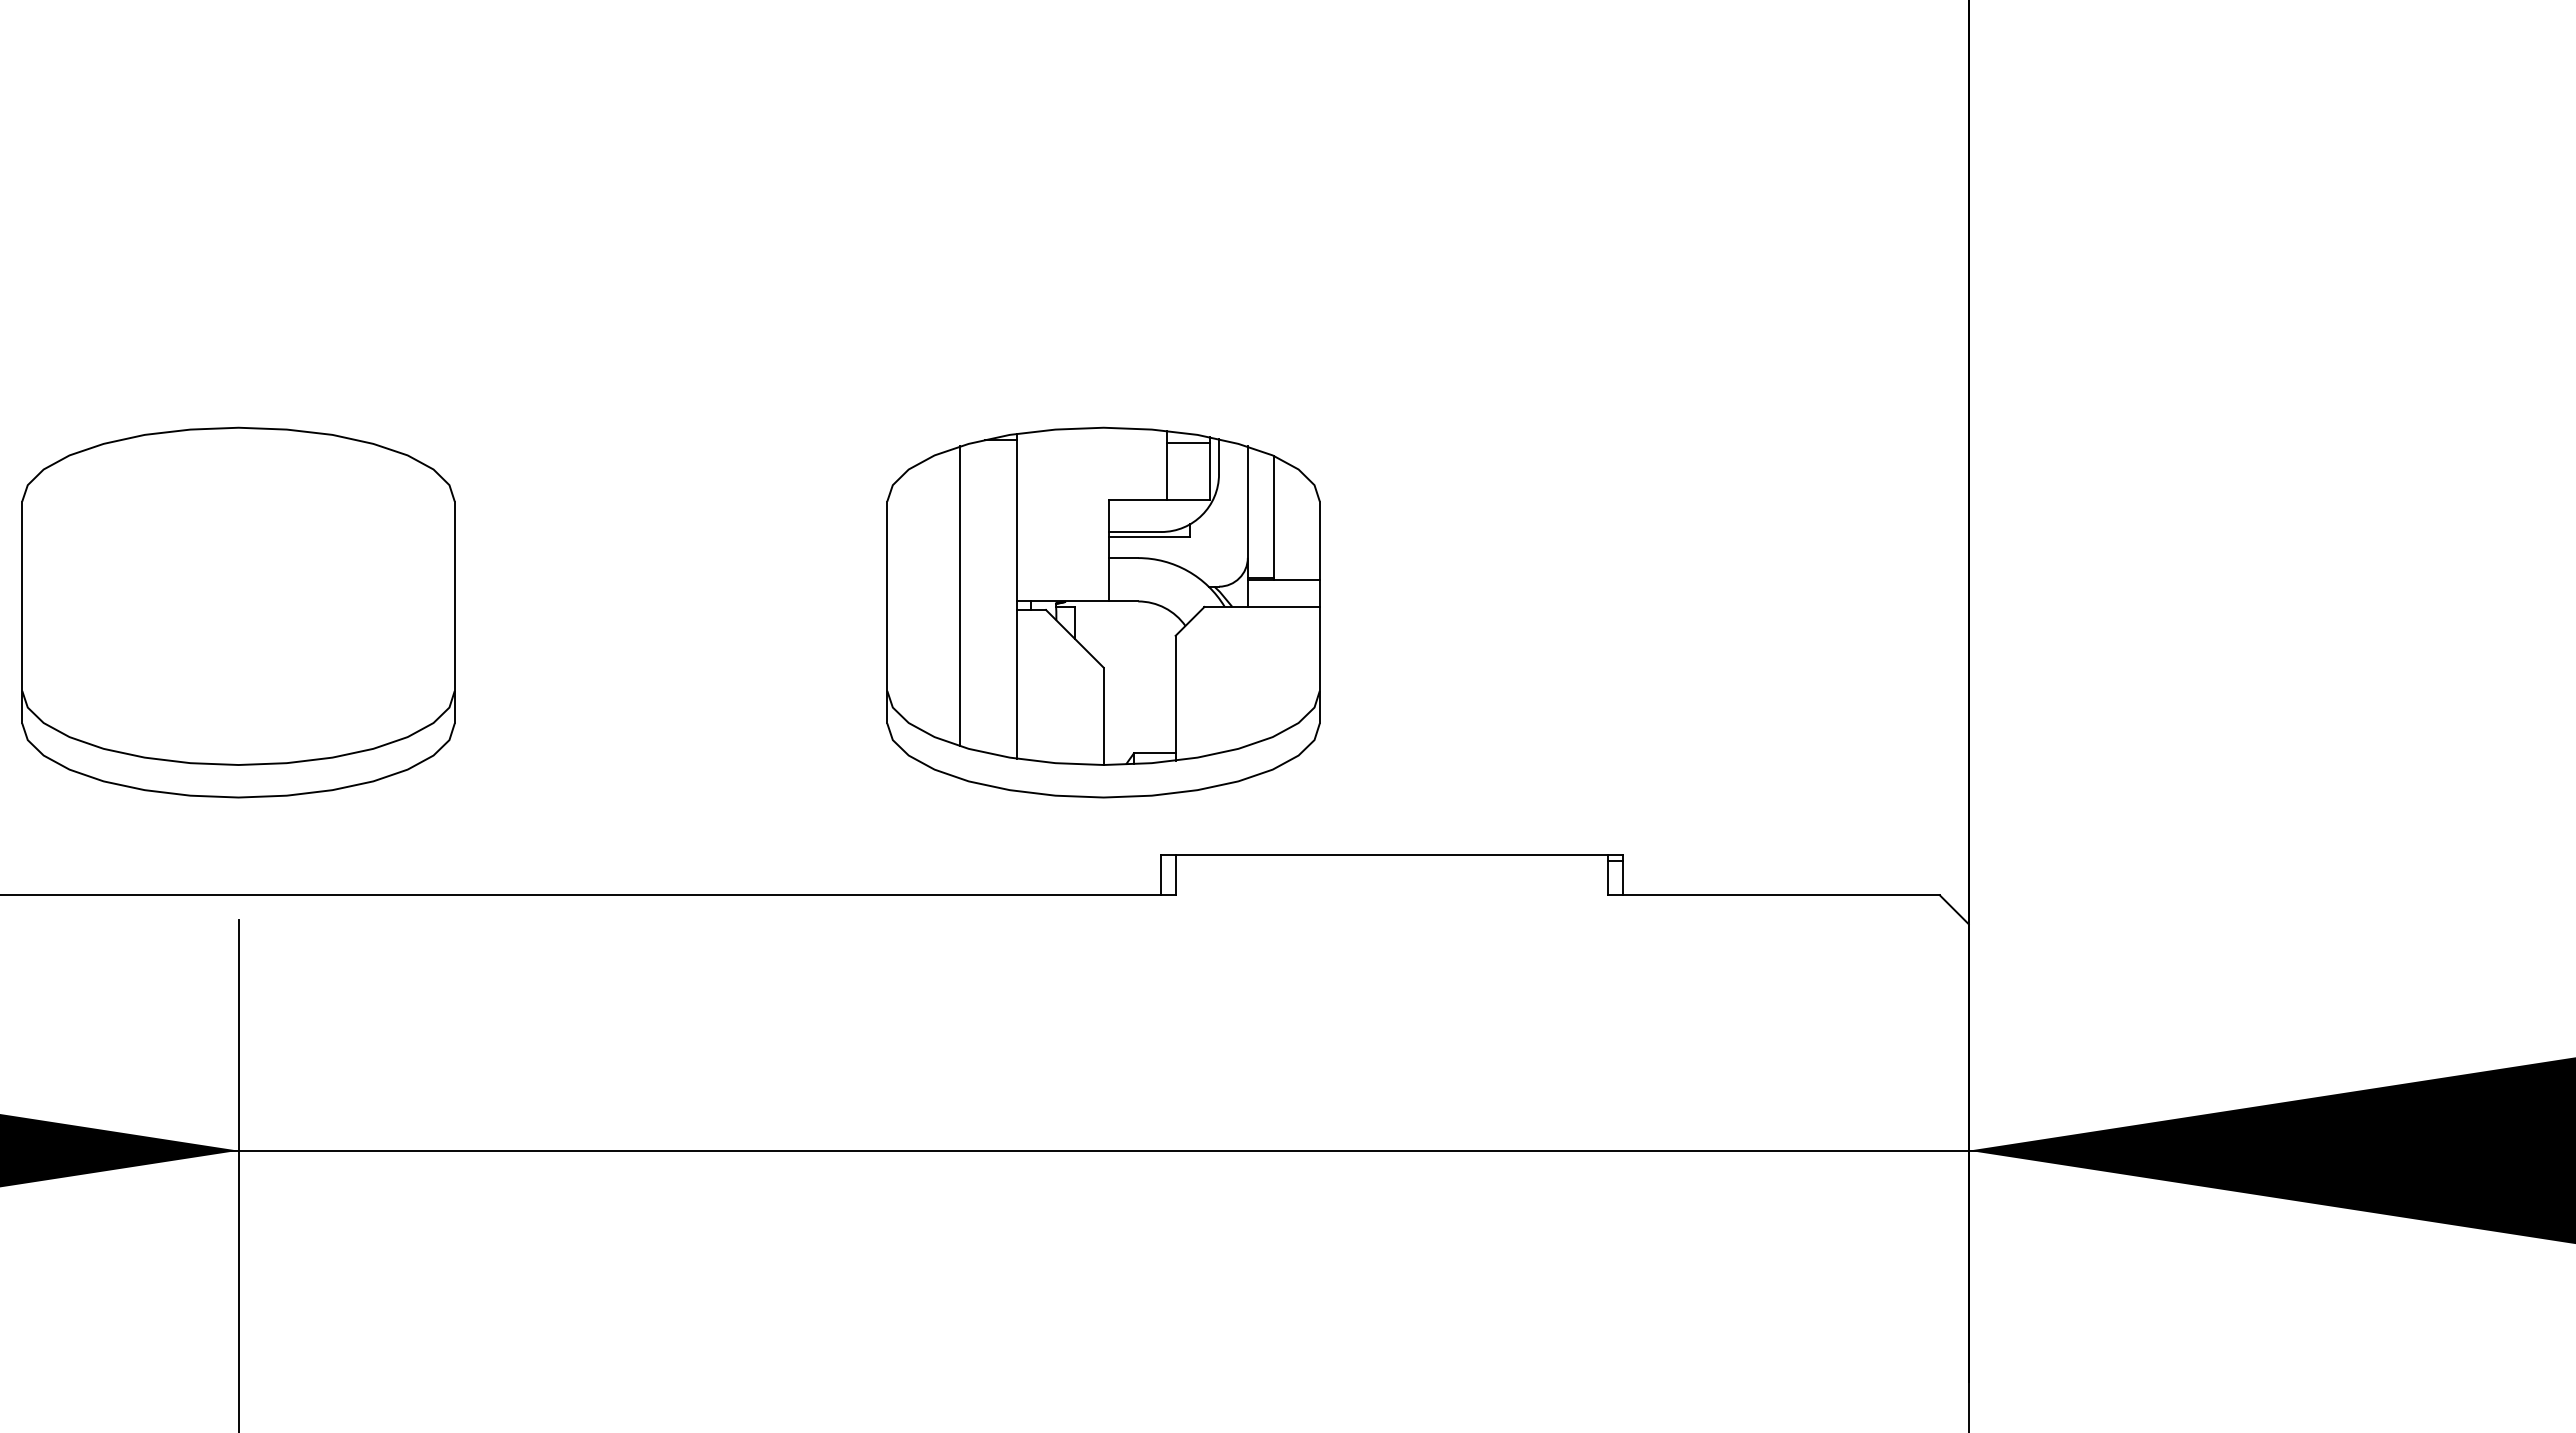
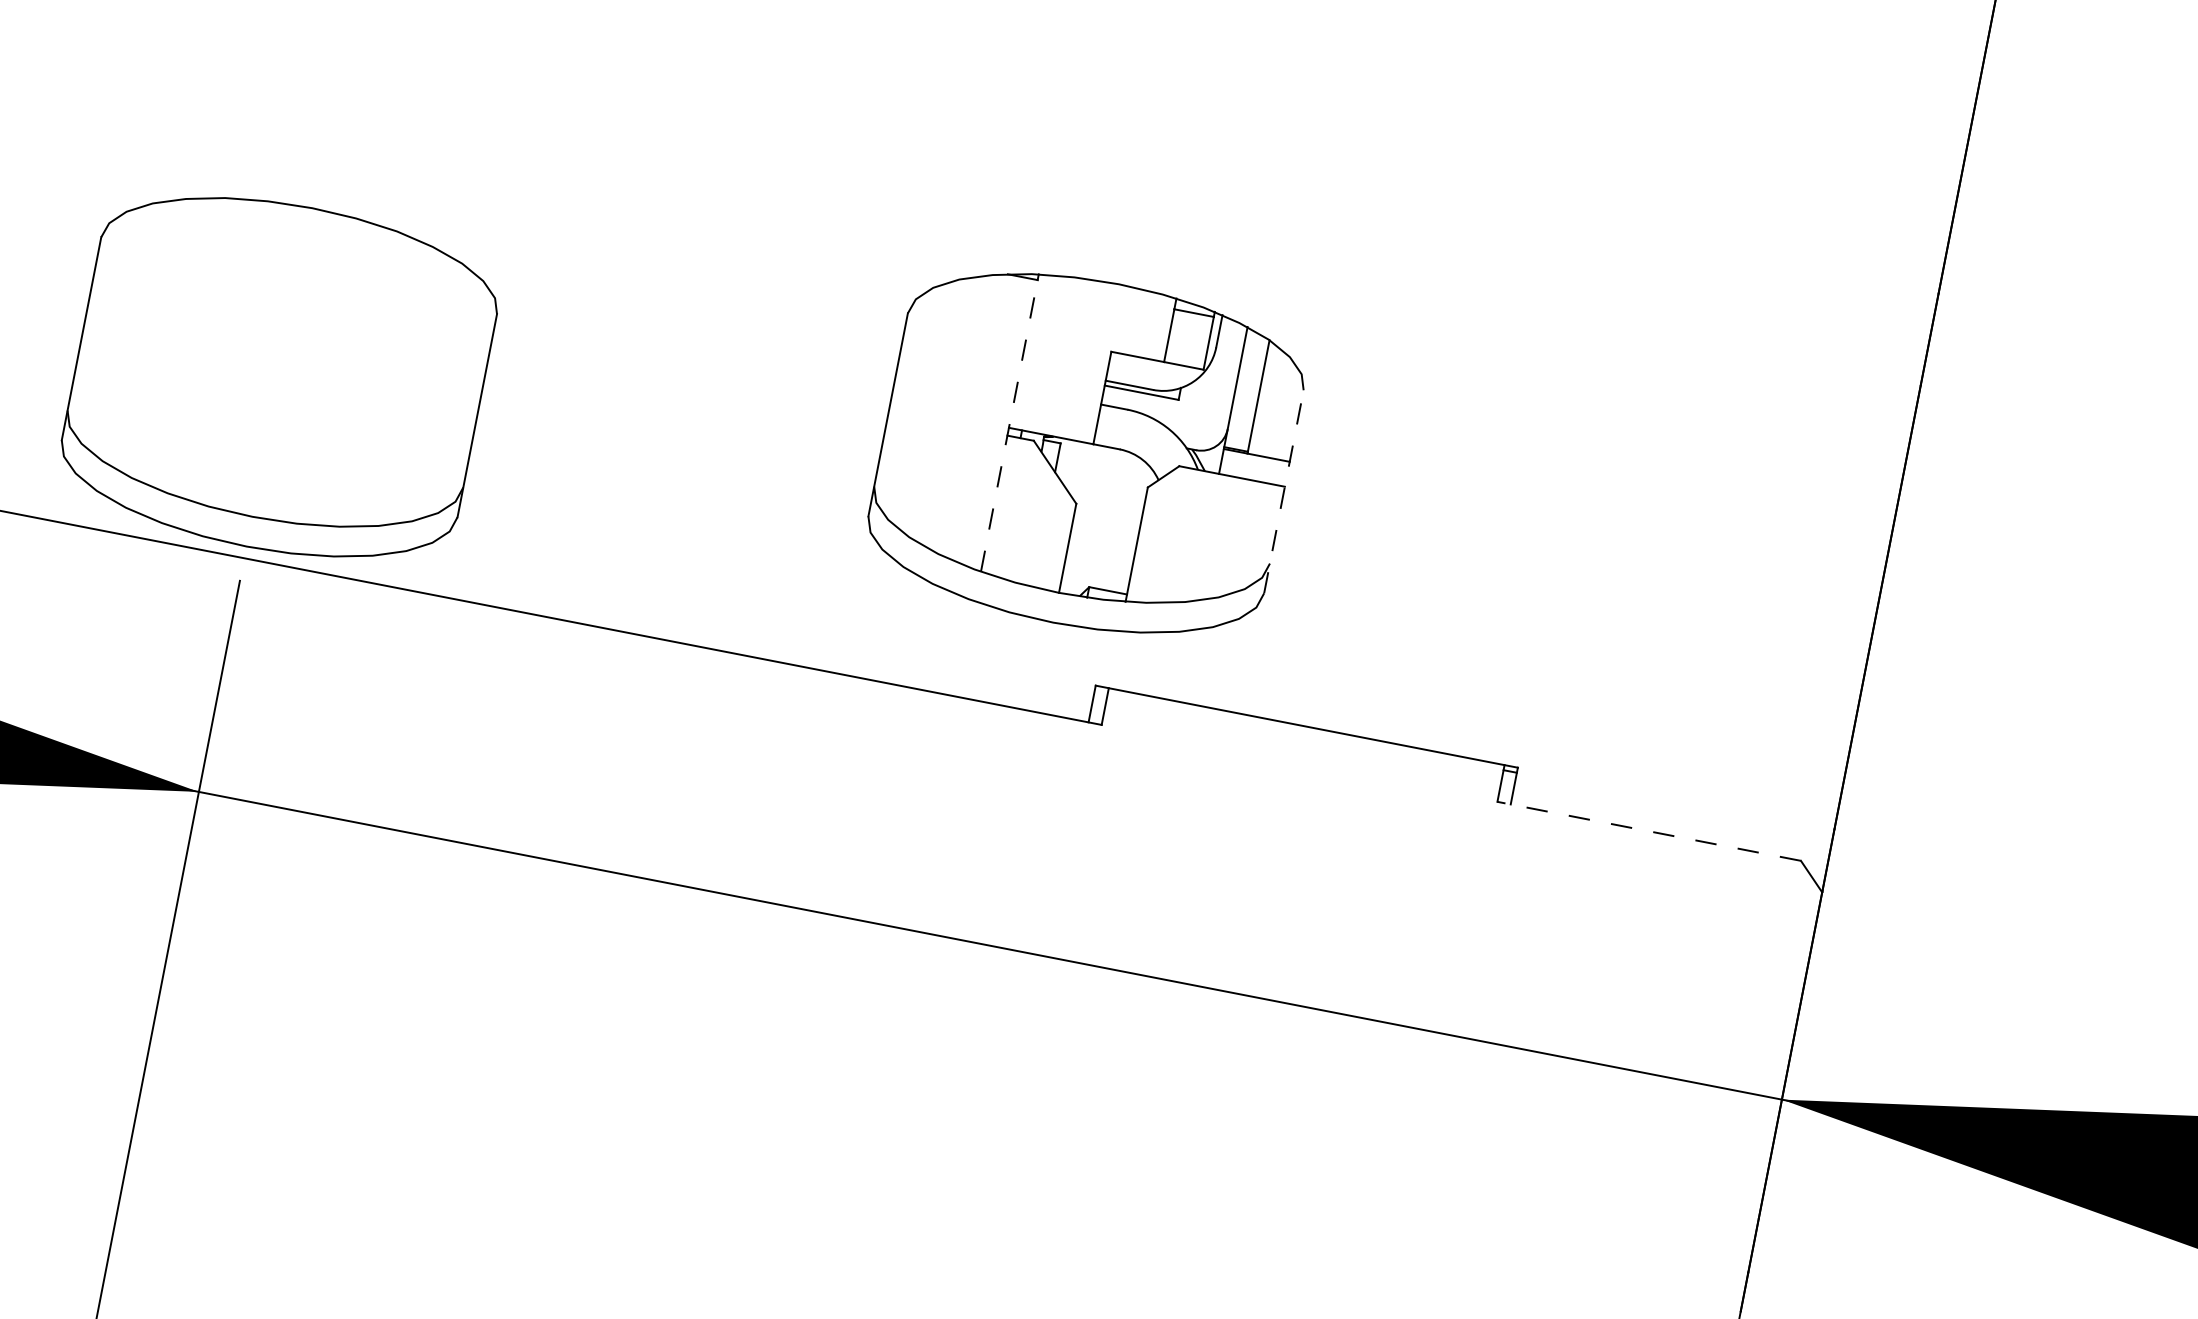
line: (959, 596) -> (957, 413), removed
line: (1017, 598) -> (1009, 425), solid -> dashed
part: (238, 612) -> (279, 377), moved
line: (1319, 612) -> (1283, 491), solid -> dashed
line: (1774, 895) -> (1649, 831), solid -> dashed

